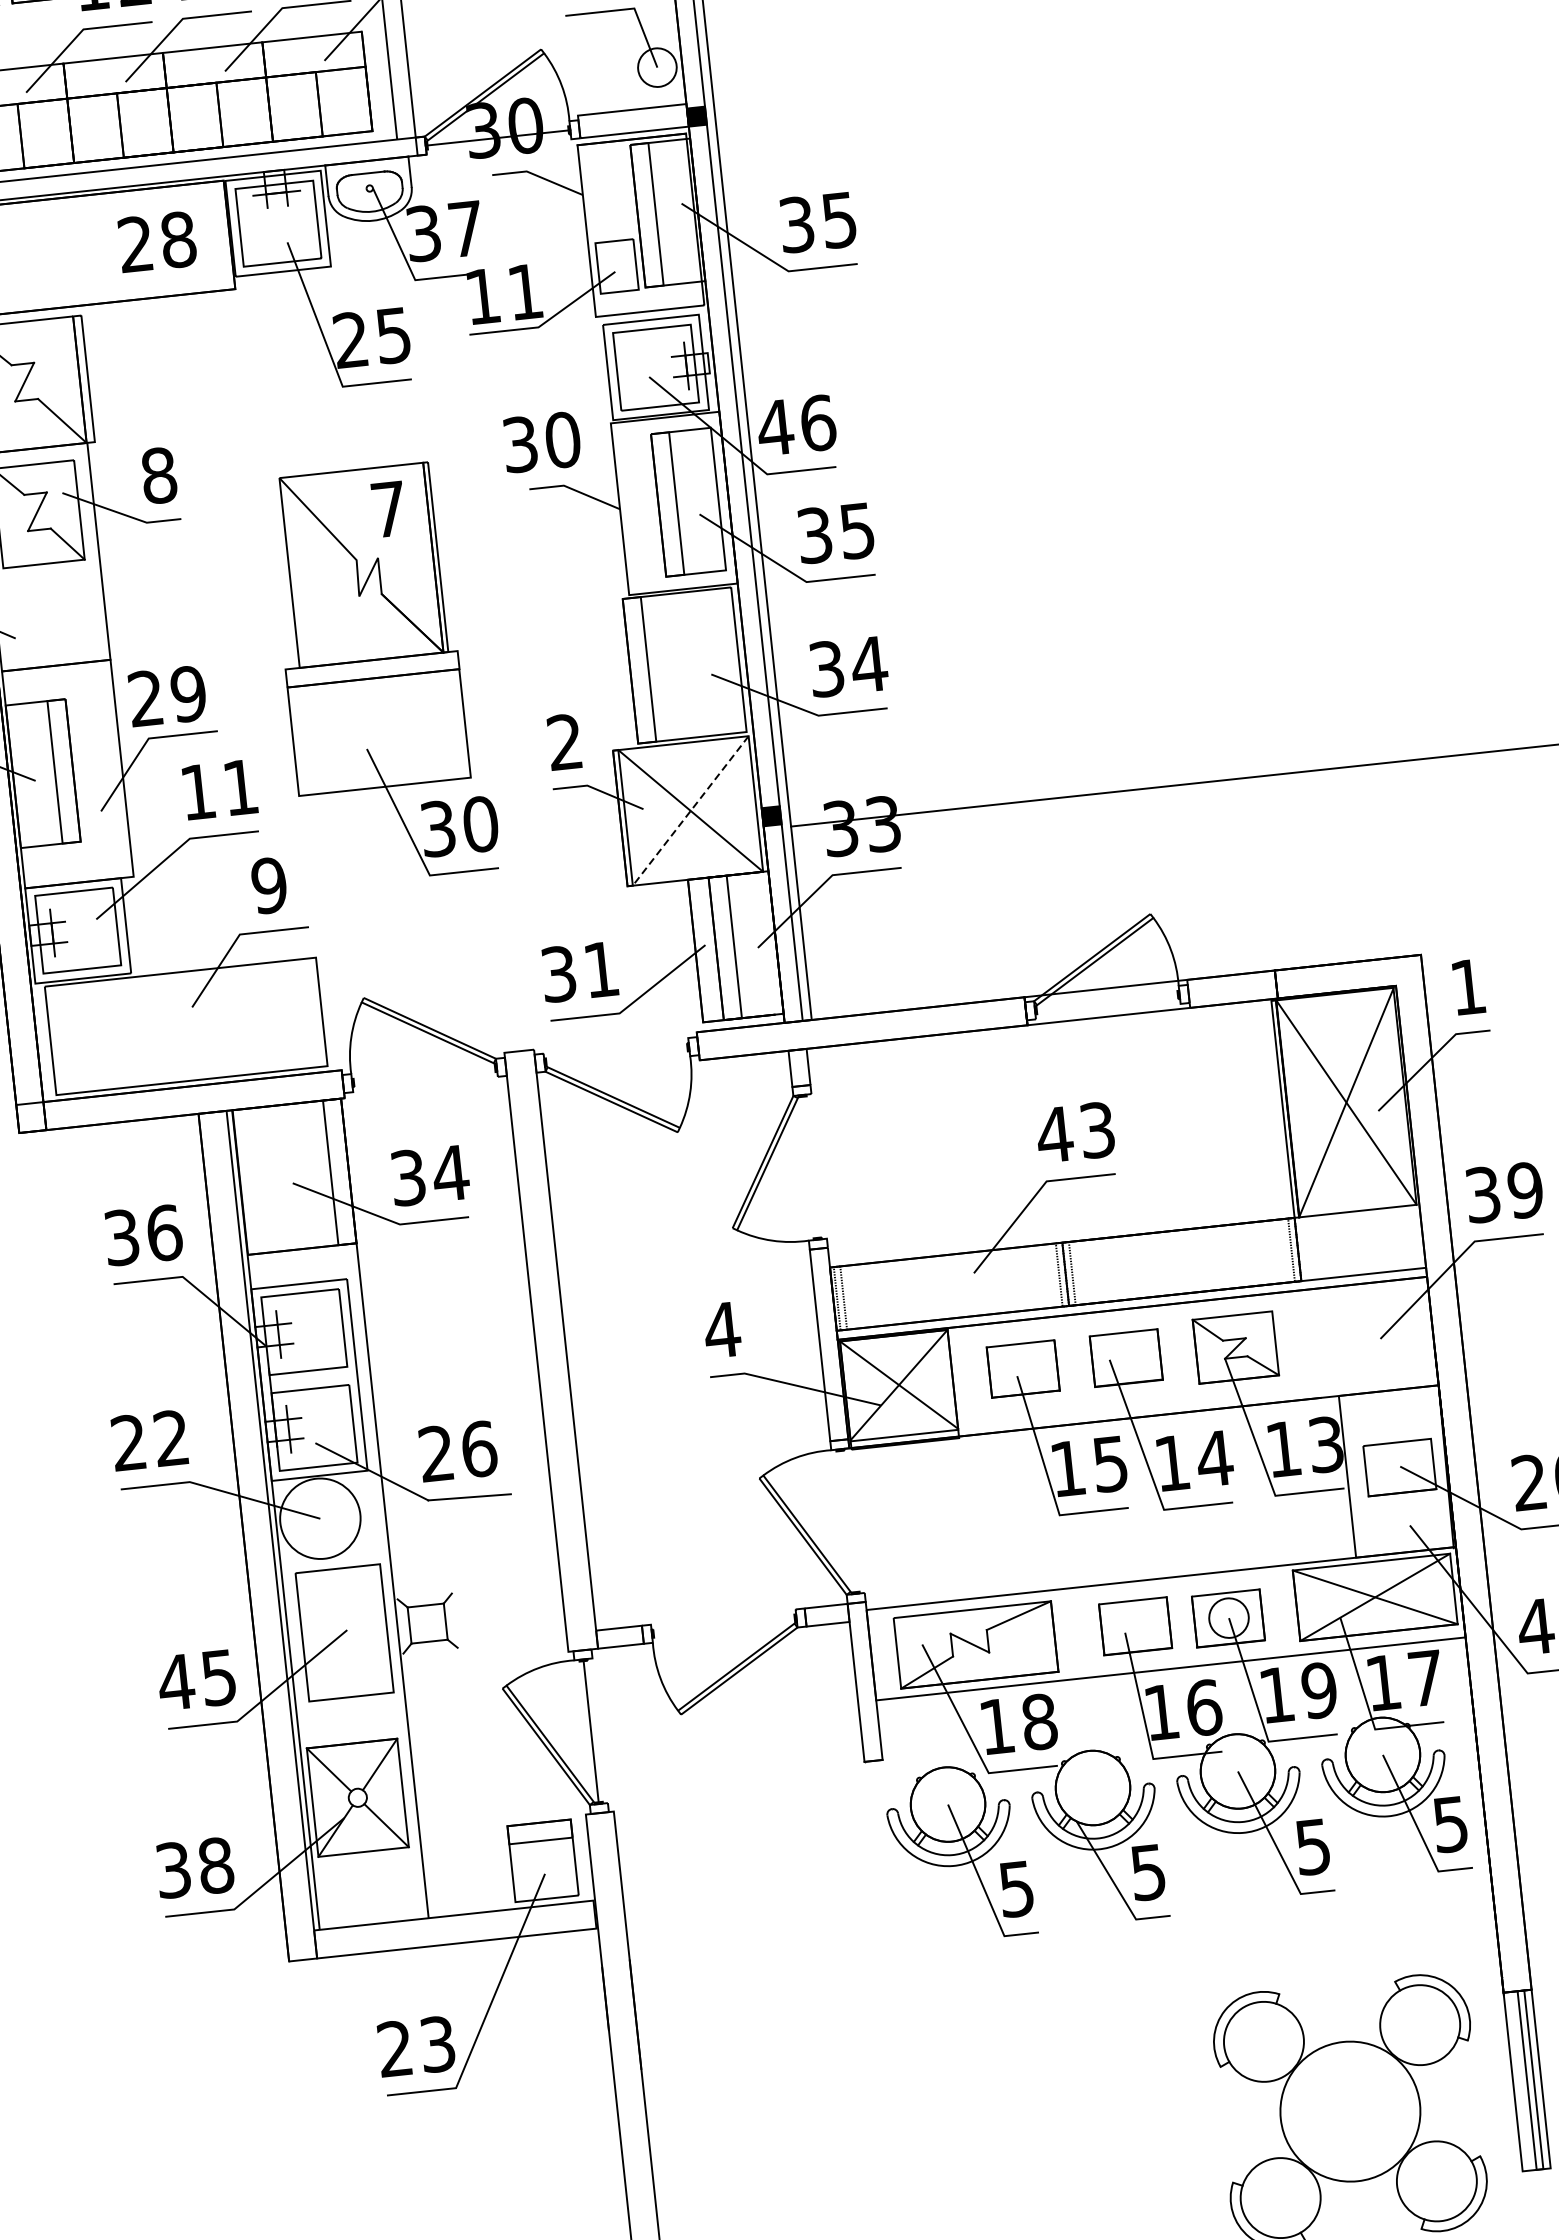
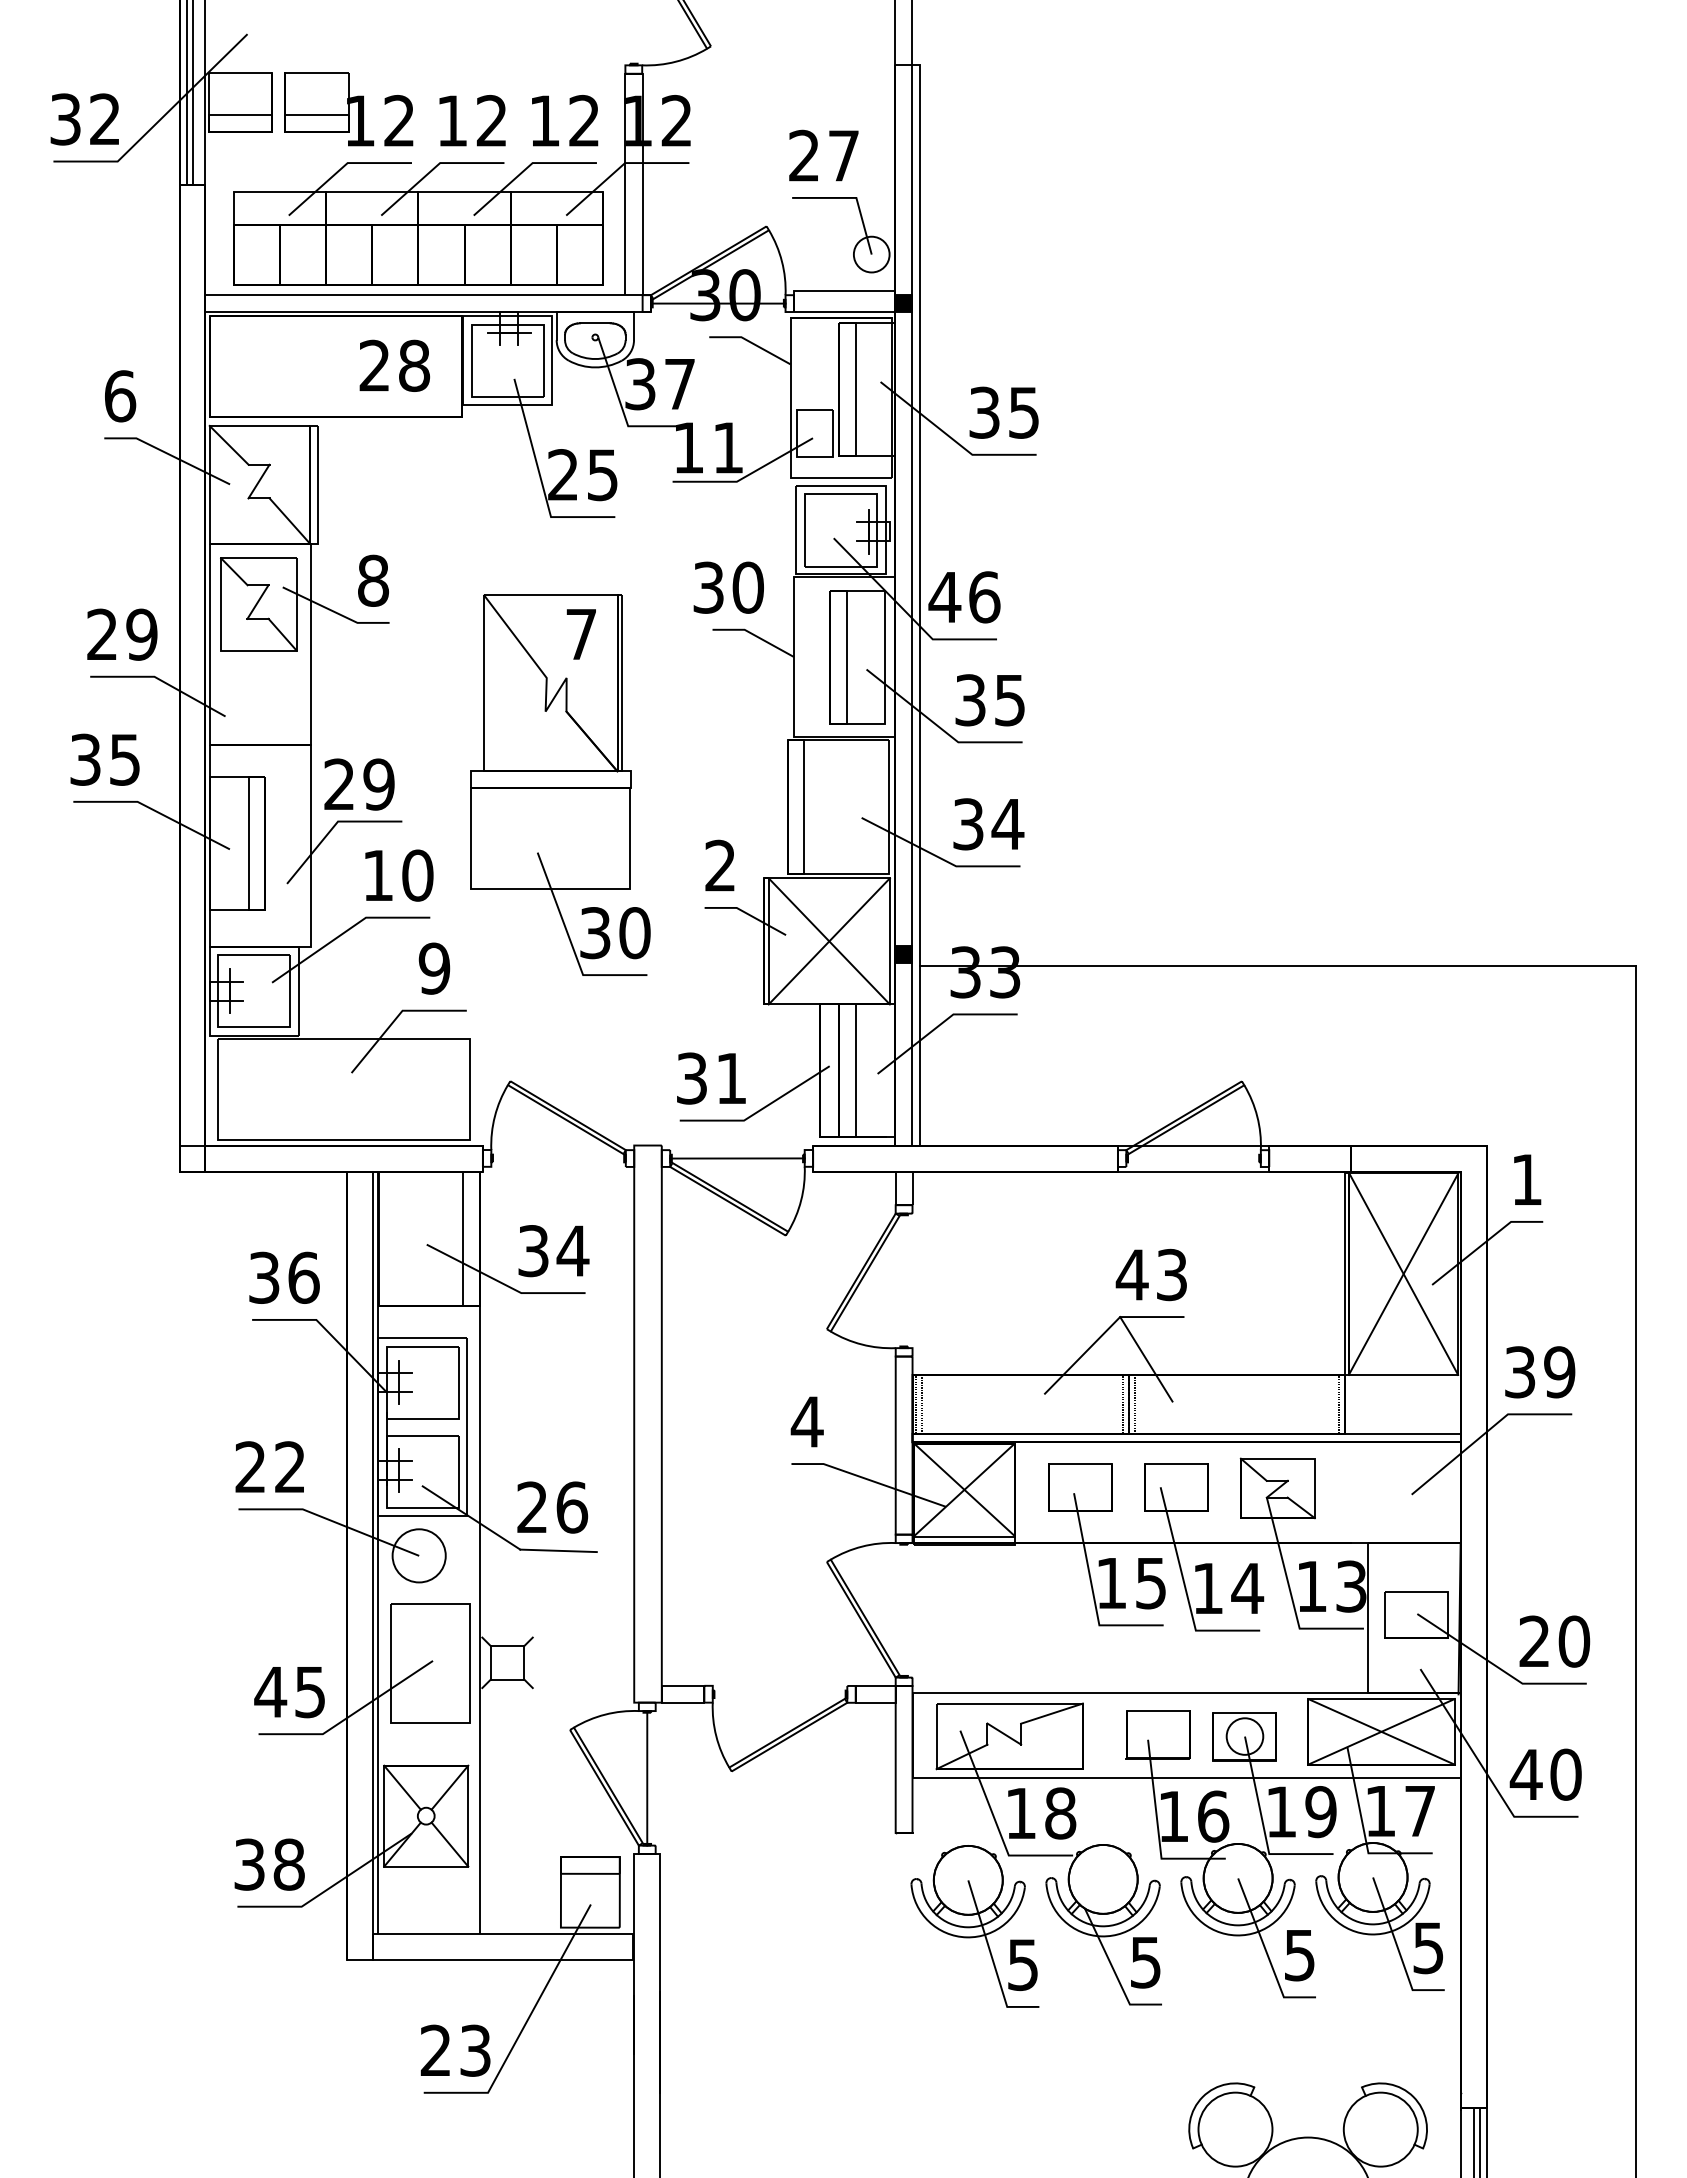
text: (240, 787) -> (417, 875), 11 -> 10
line: (689, 811) -> (828, 941), dashed -> solid
line: (616, 1054) -> (737, 1158), added
line: (1079, 1224) -> (1146, 1359), added
circle: (319, 1518) -> (418, 1555), size x0.71

